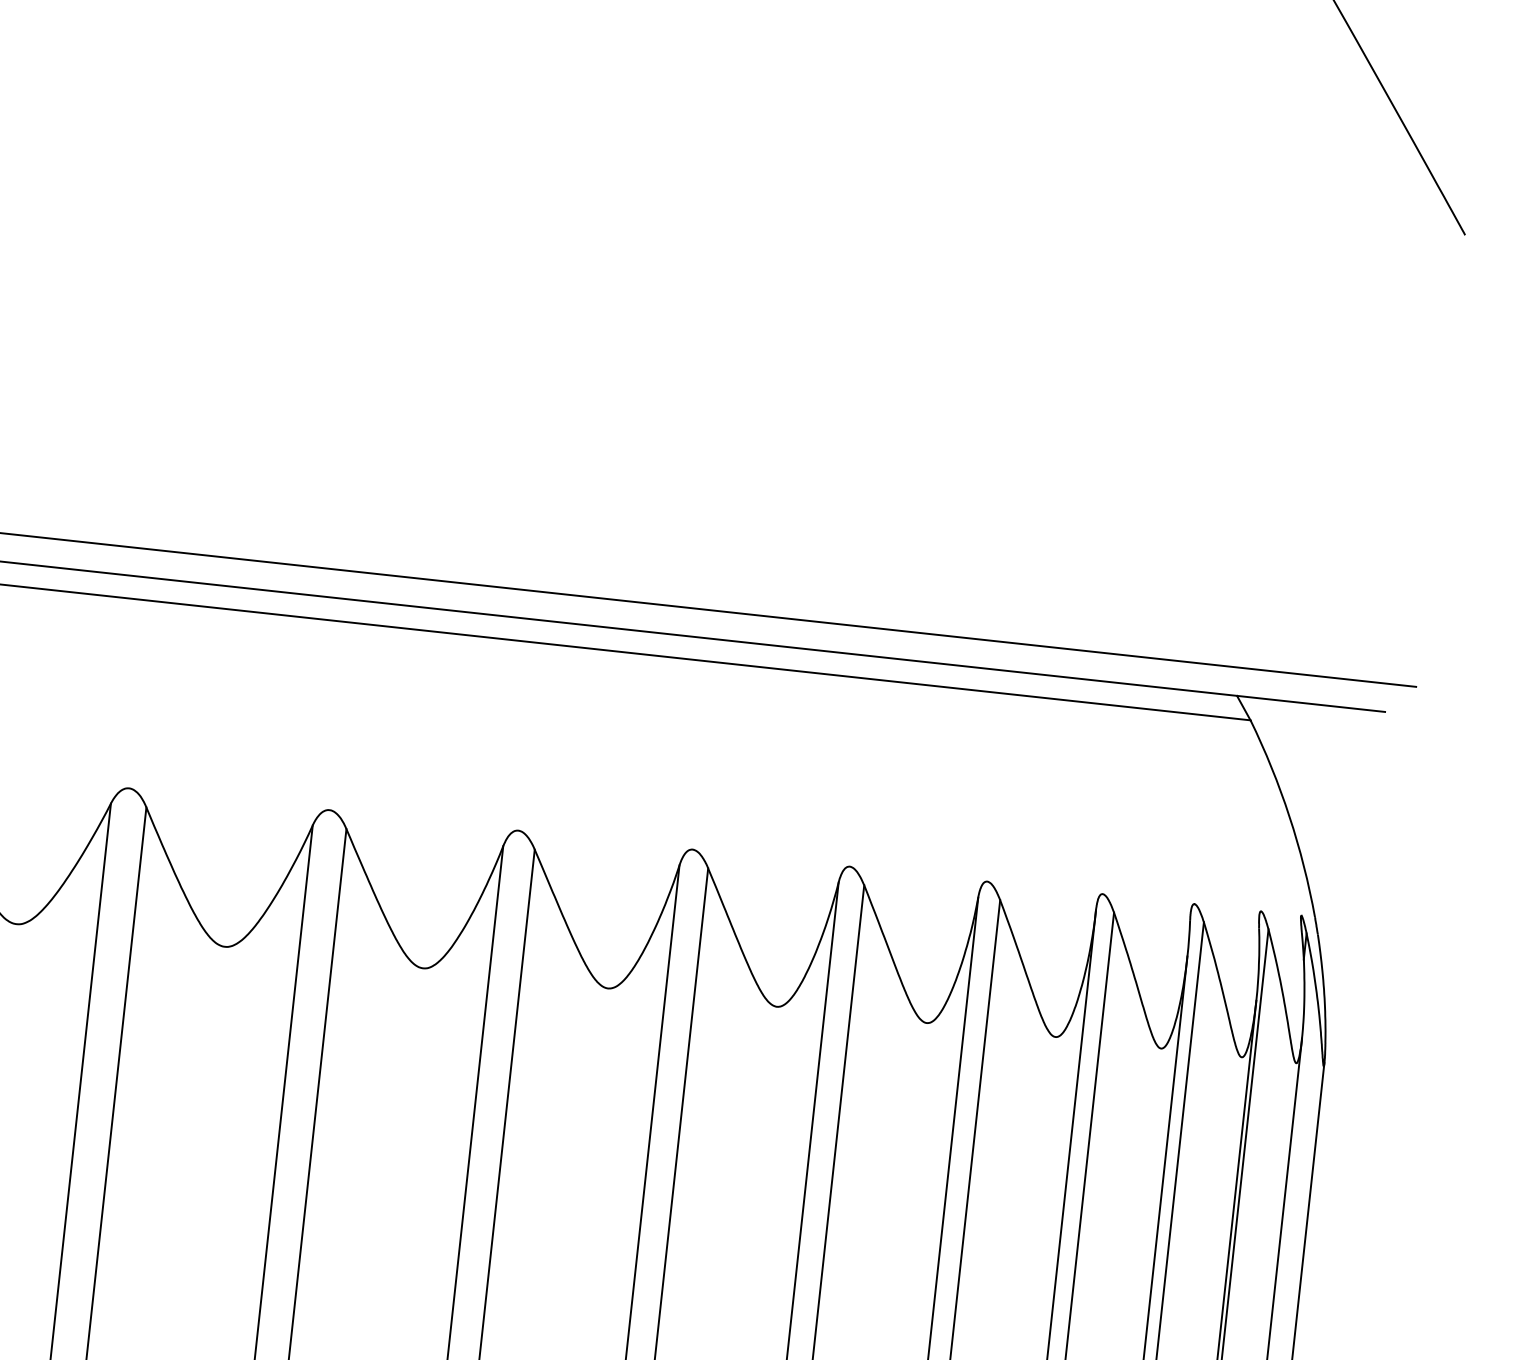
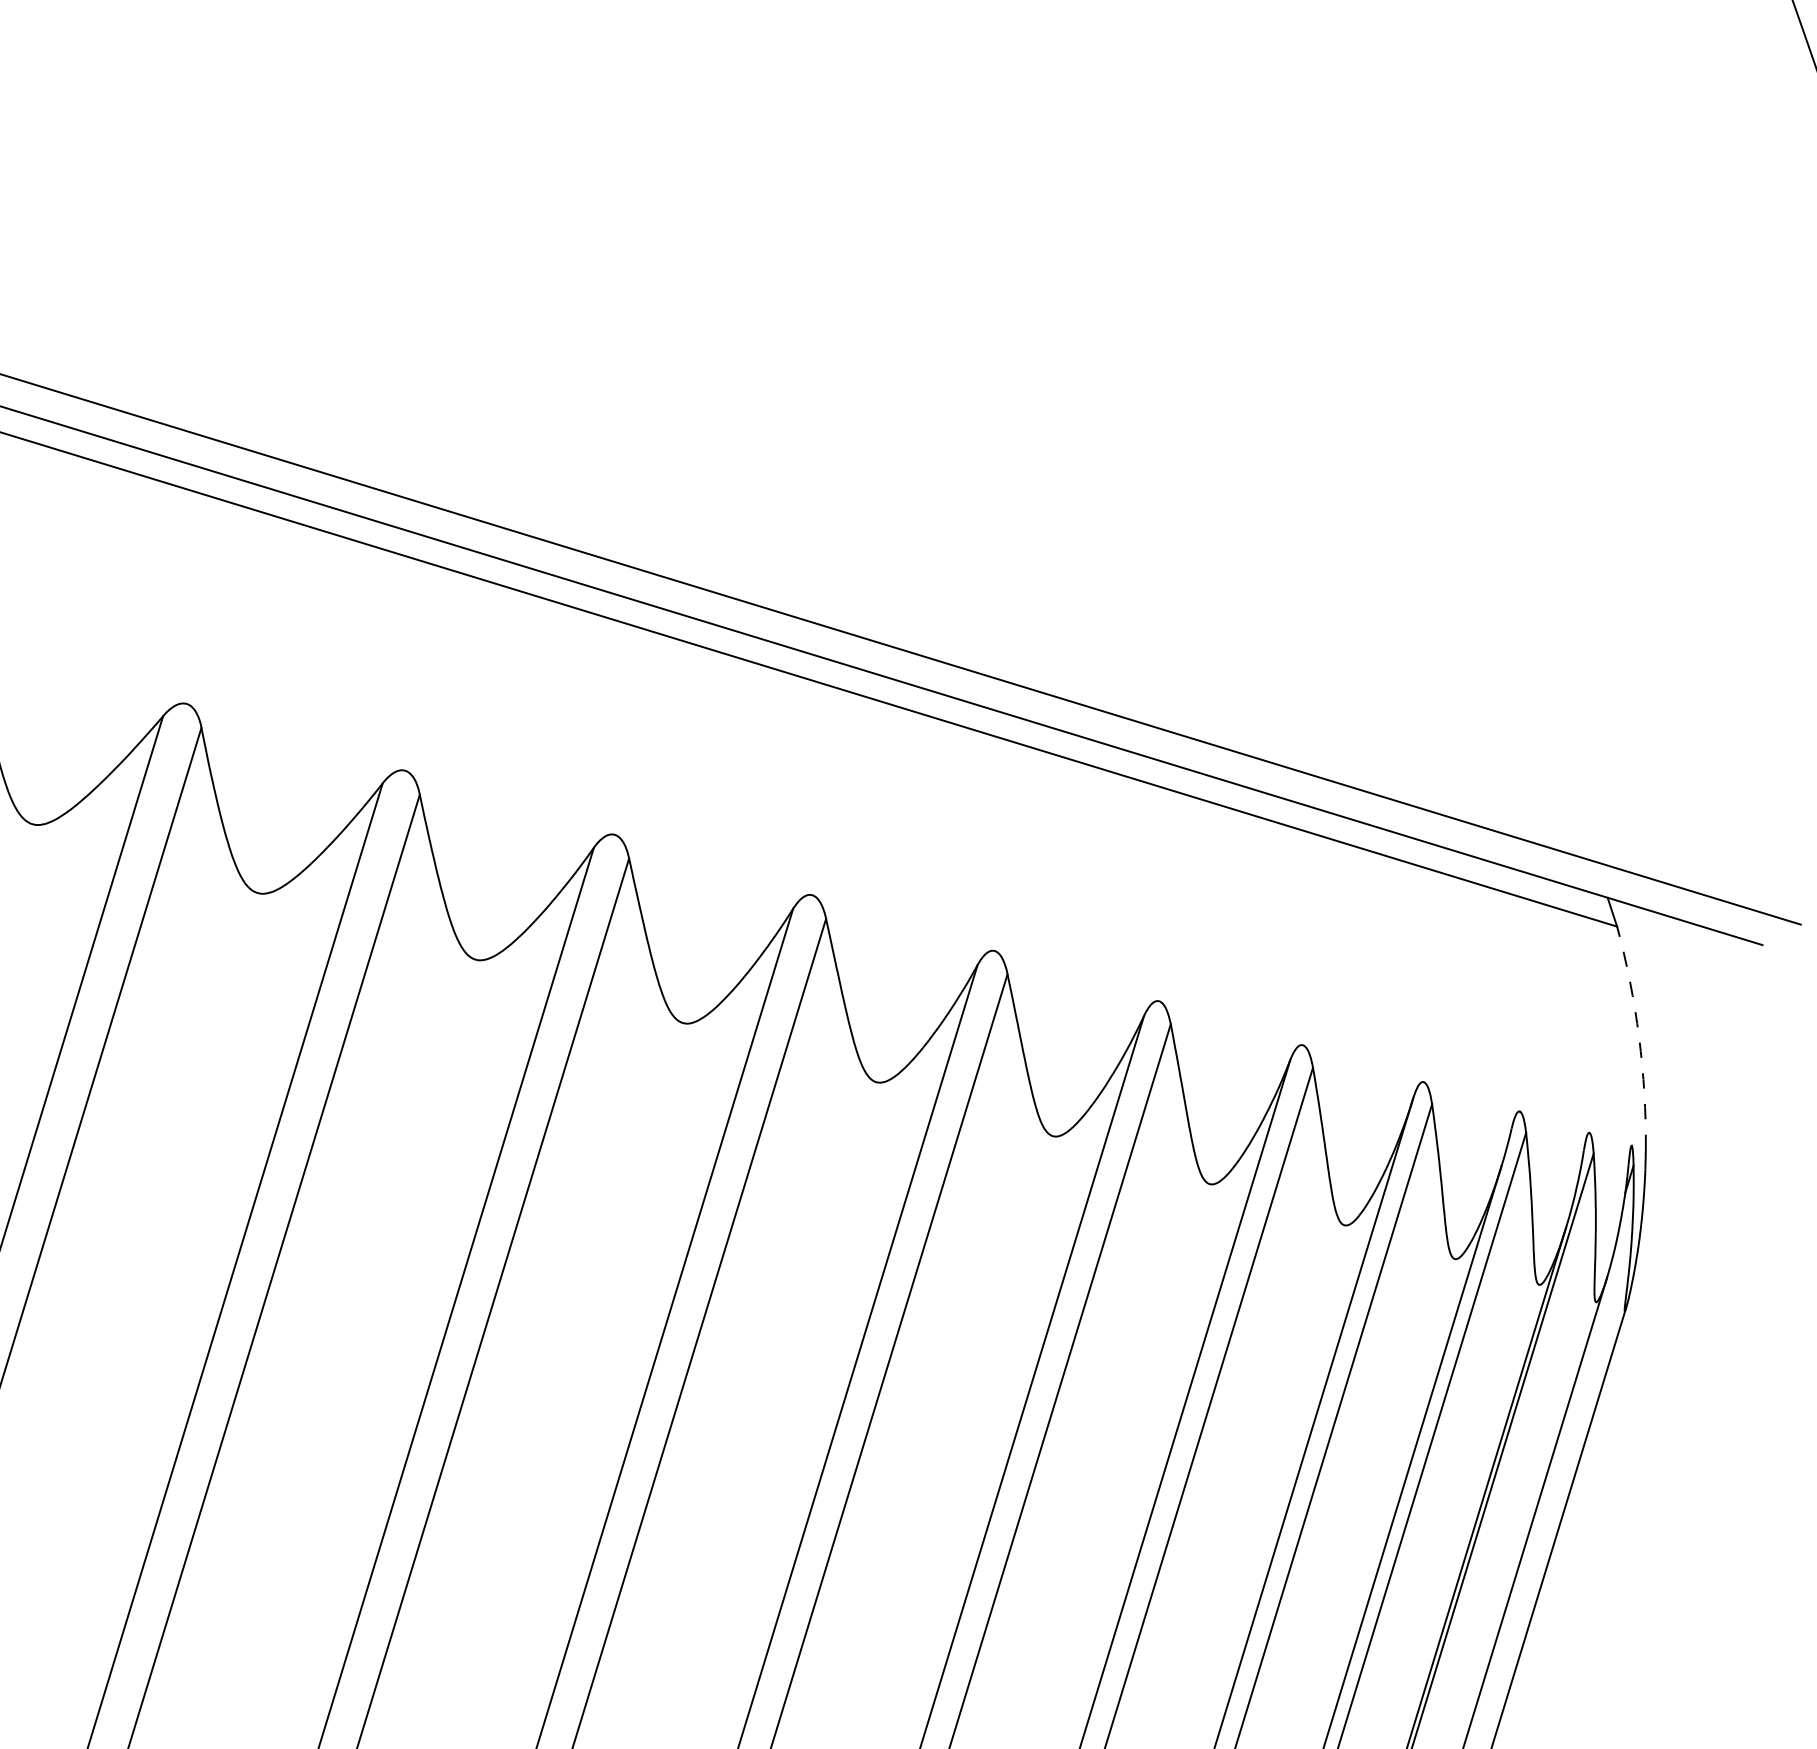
arc: (1289, 816) -> (1639, 1037), solid -> dashed

